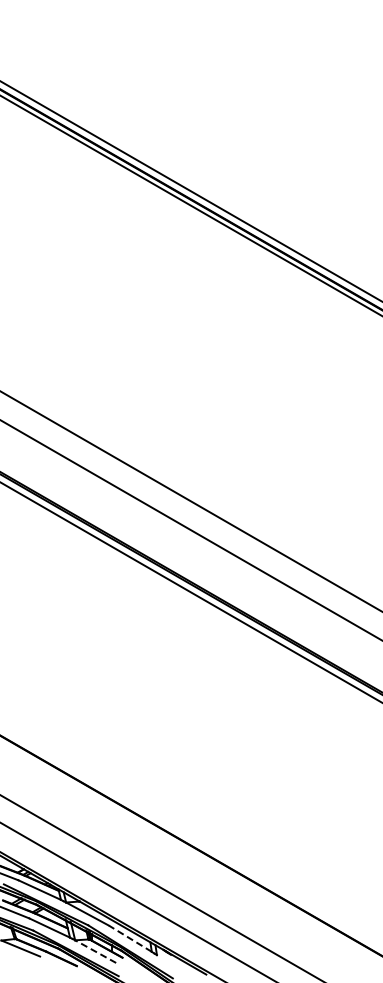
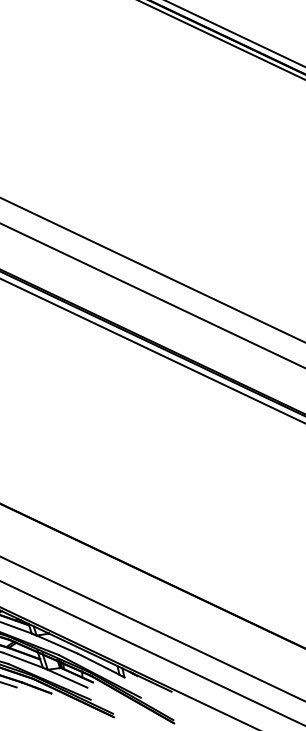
line: (129, 938) -> (97, 664), dashed -> solid
line: (95, 951) -> (67, 678), dashed -> solid

